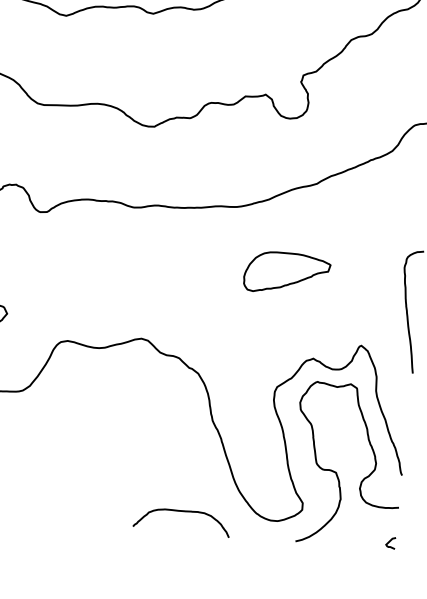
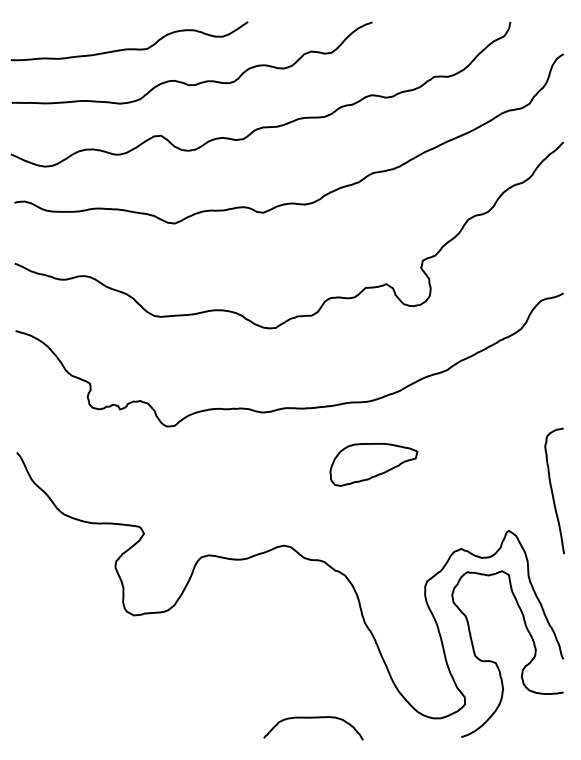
part: (286, 273) -> (373, 464), moved
curve: (183, 512) -> (313, 718), moved
curve: (390, 542) -> (558, 728), removed

